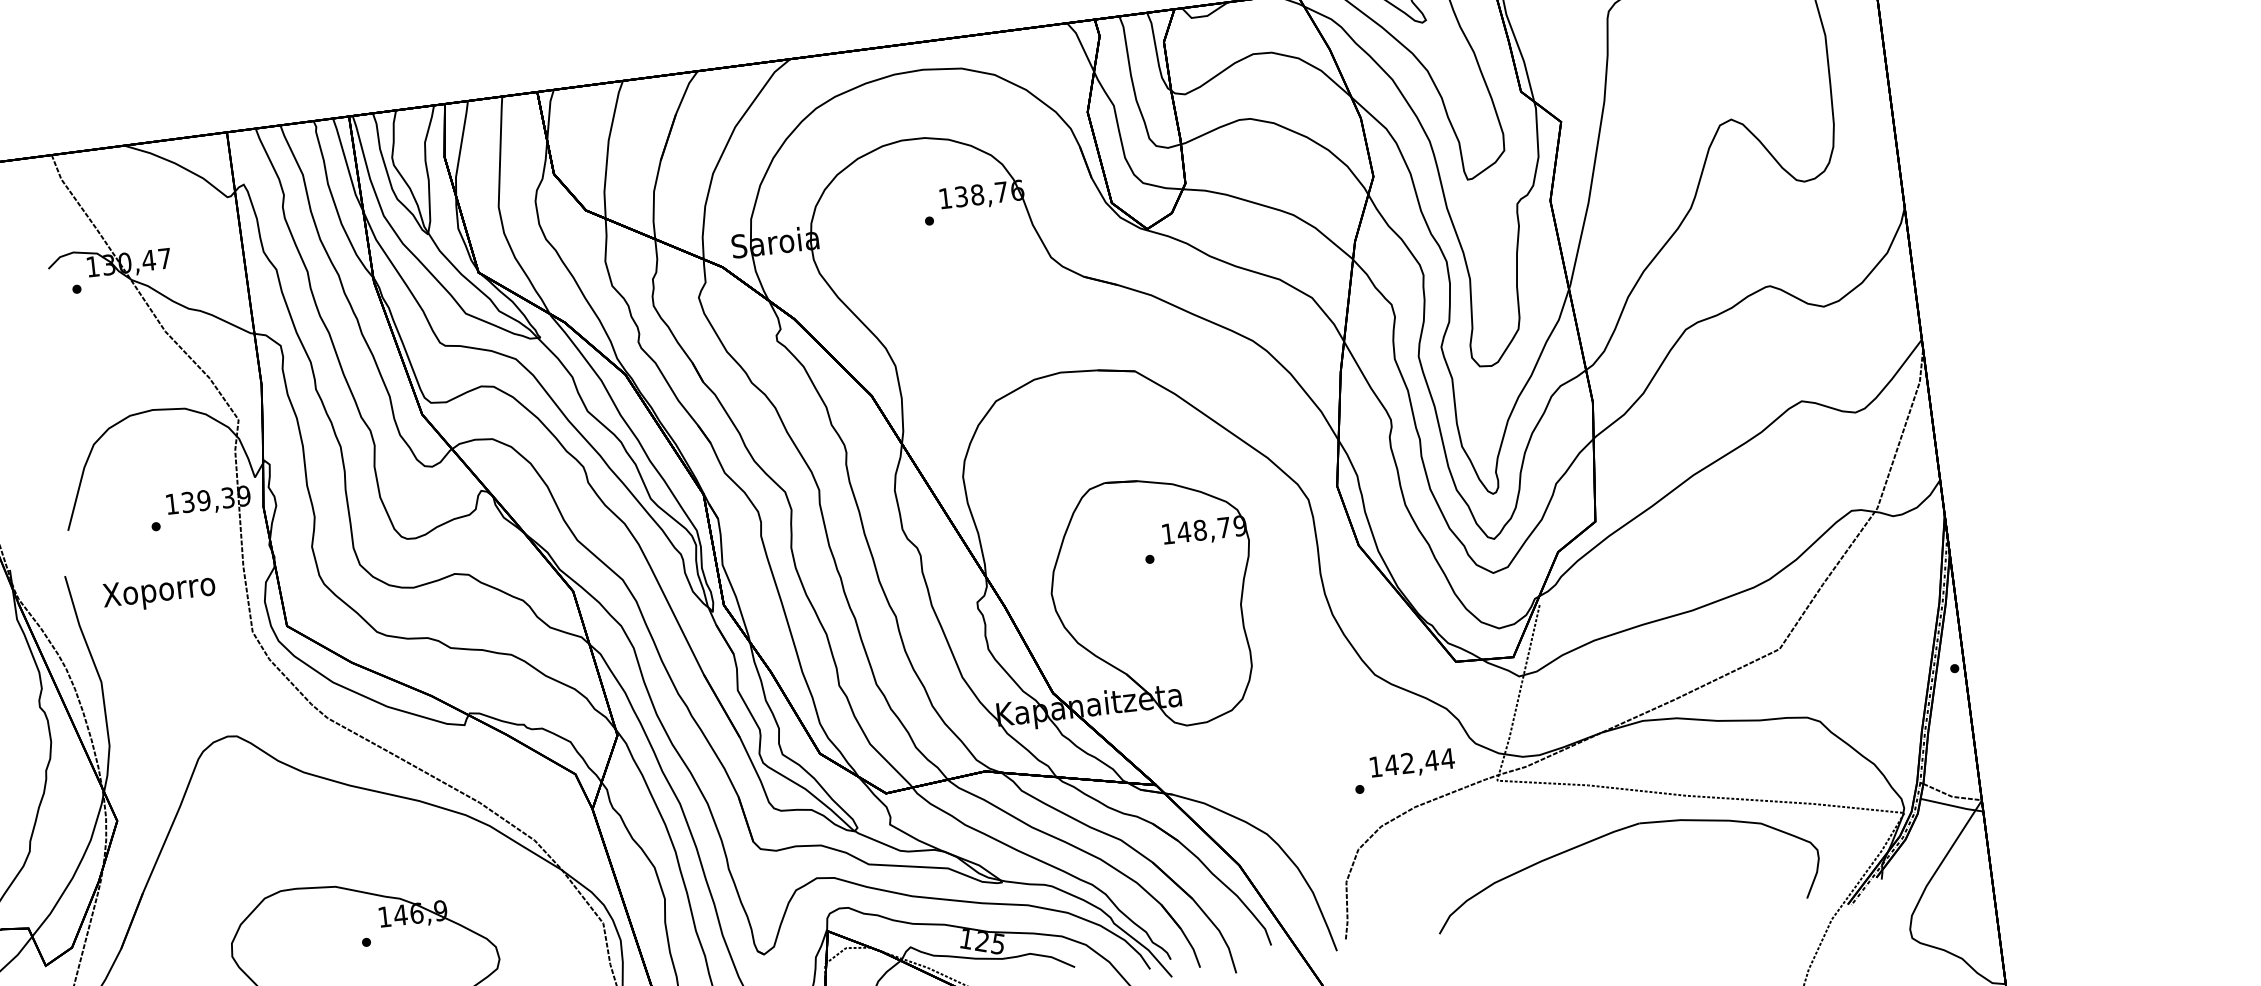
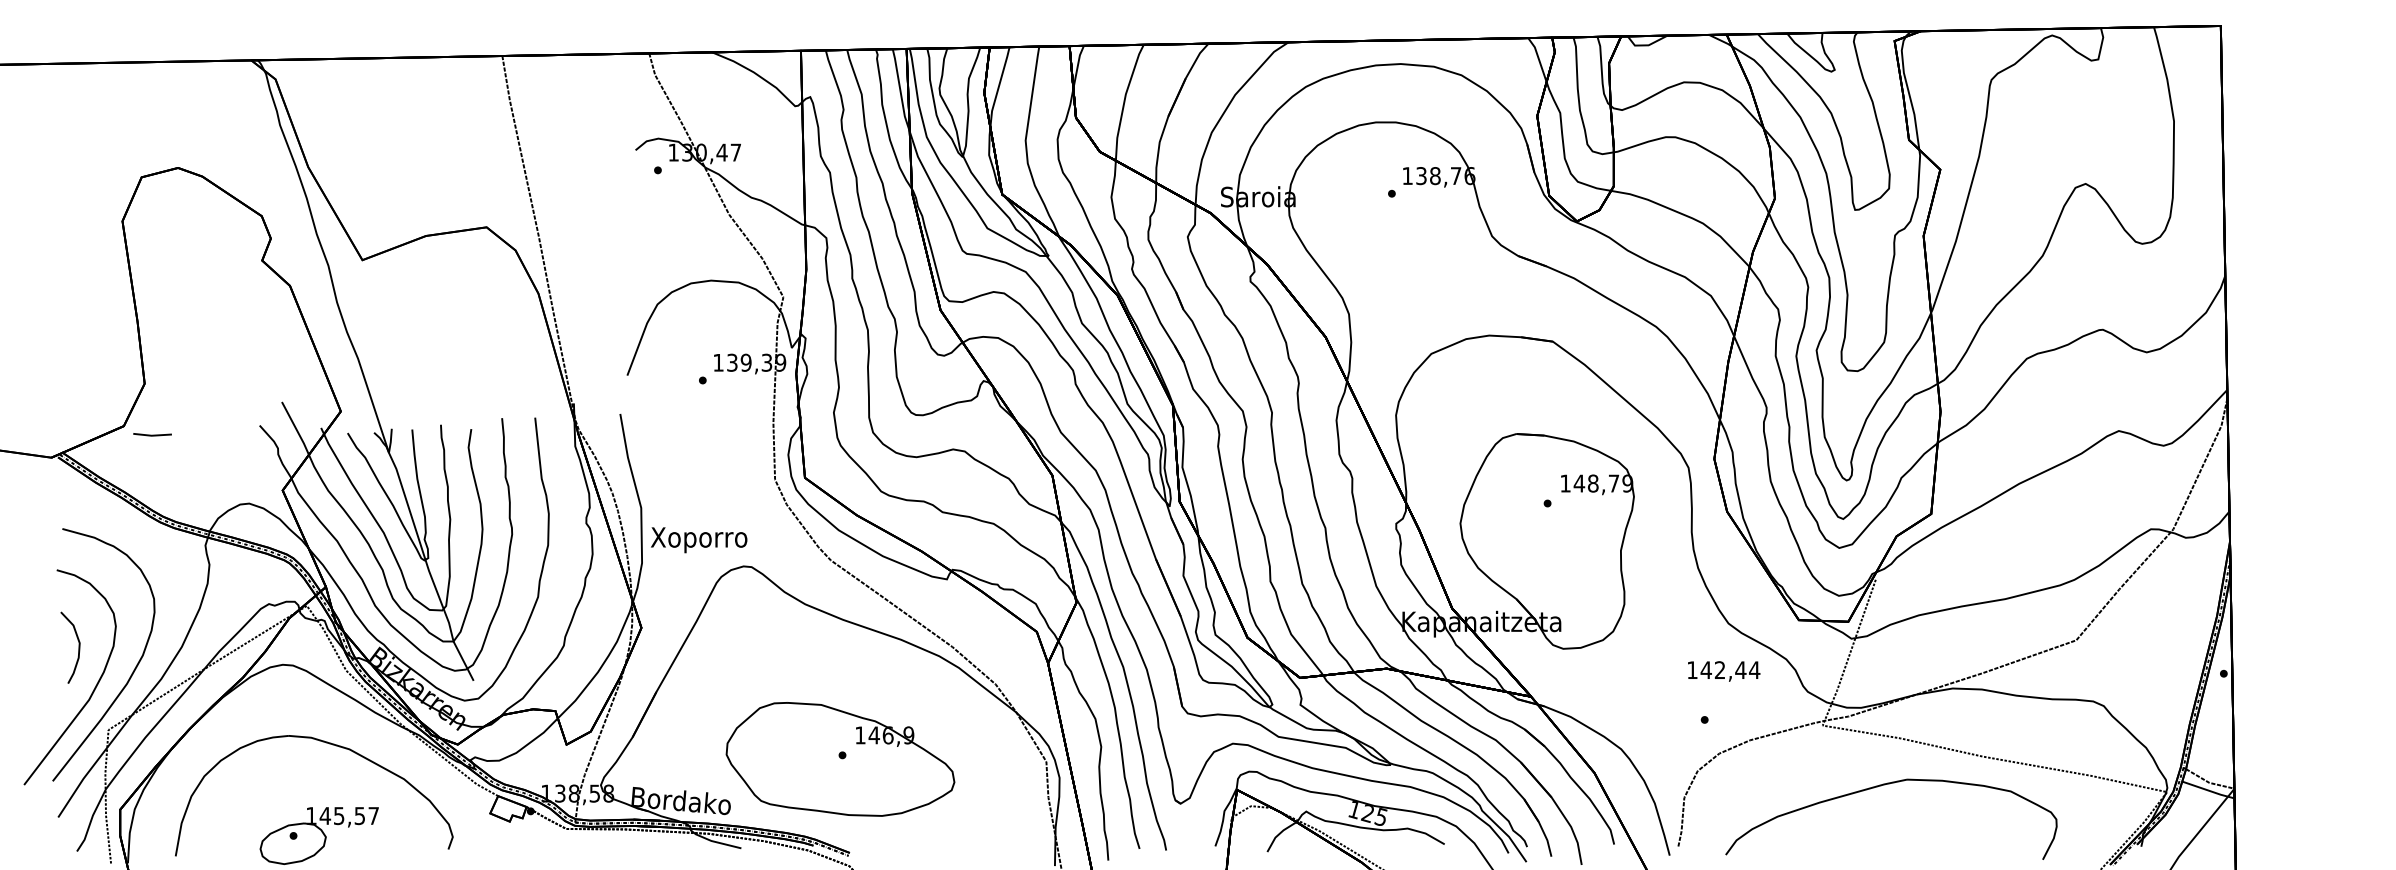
text: (159, 593) -> (699, 540), moved
text: (1413, 764) -> (1724, 671), moved
part: (1610, 834) -> (1881, 786), moved

